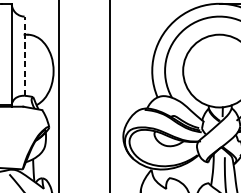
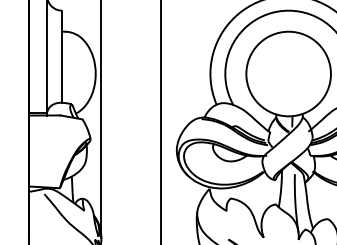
line: (24, 56) -> (61, 56), dashed -> solid

